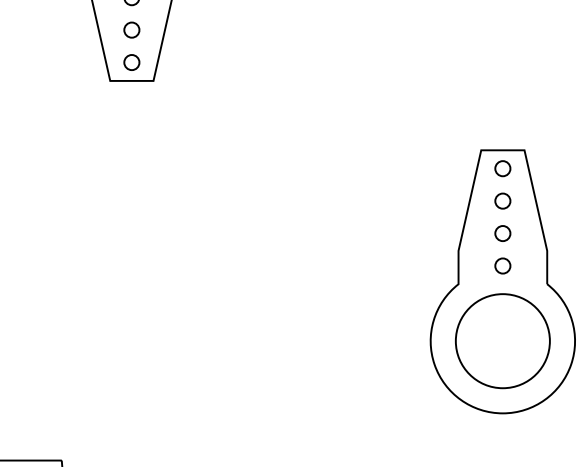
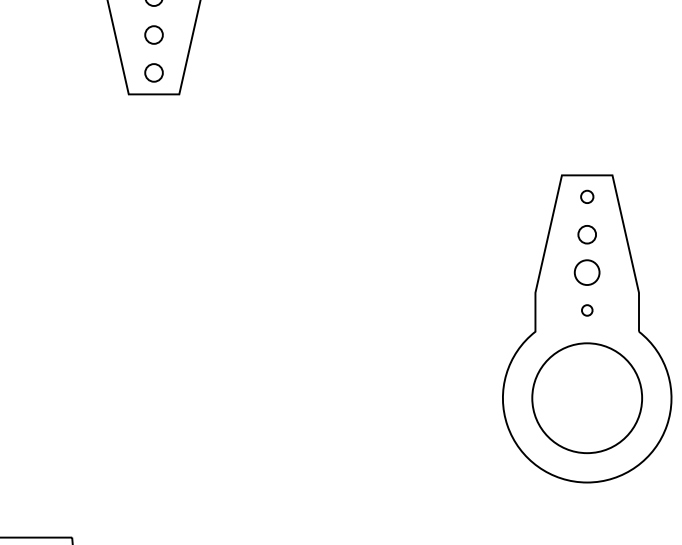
circle: (502, 168) -> (586, 196), size x0.7
circle: (502, 233) -> (586, 272), size x1.4
circle: (502, 265) -> (586, 309), size x0.6

